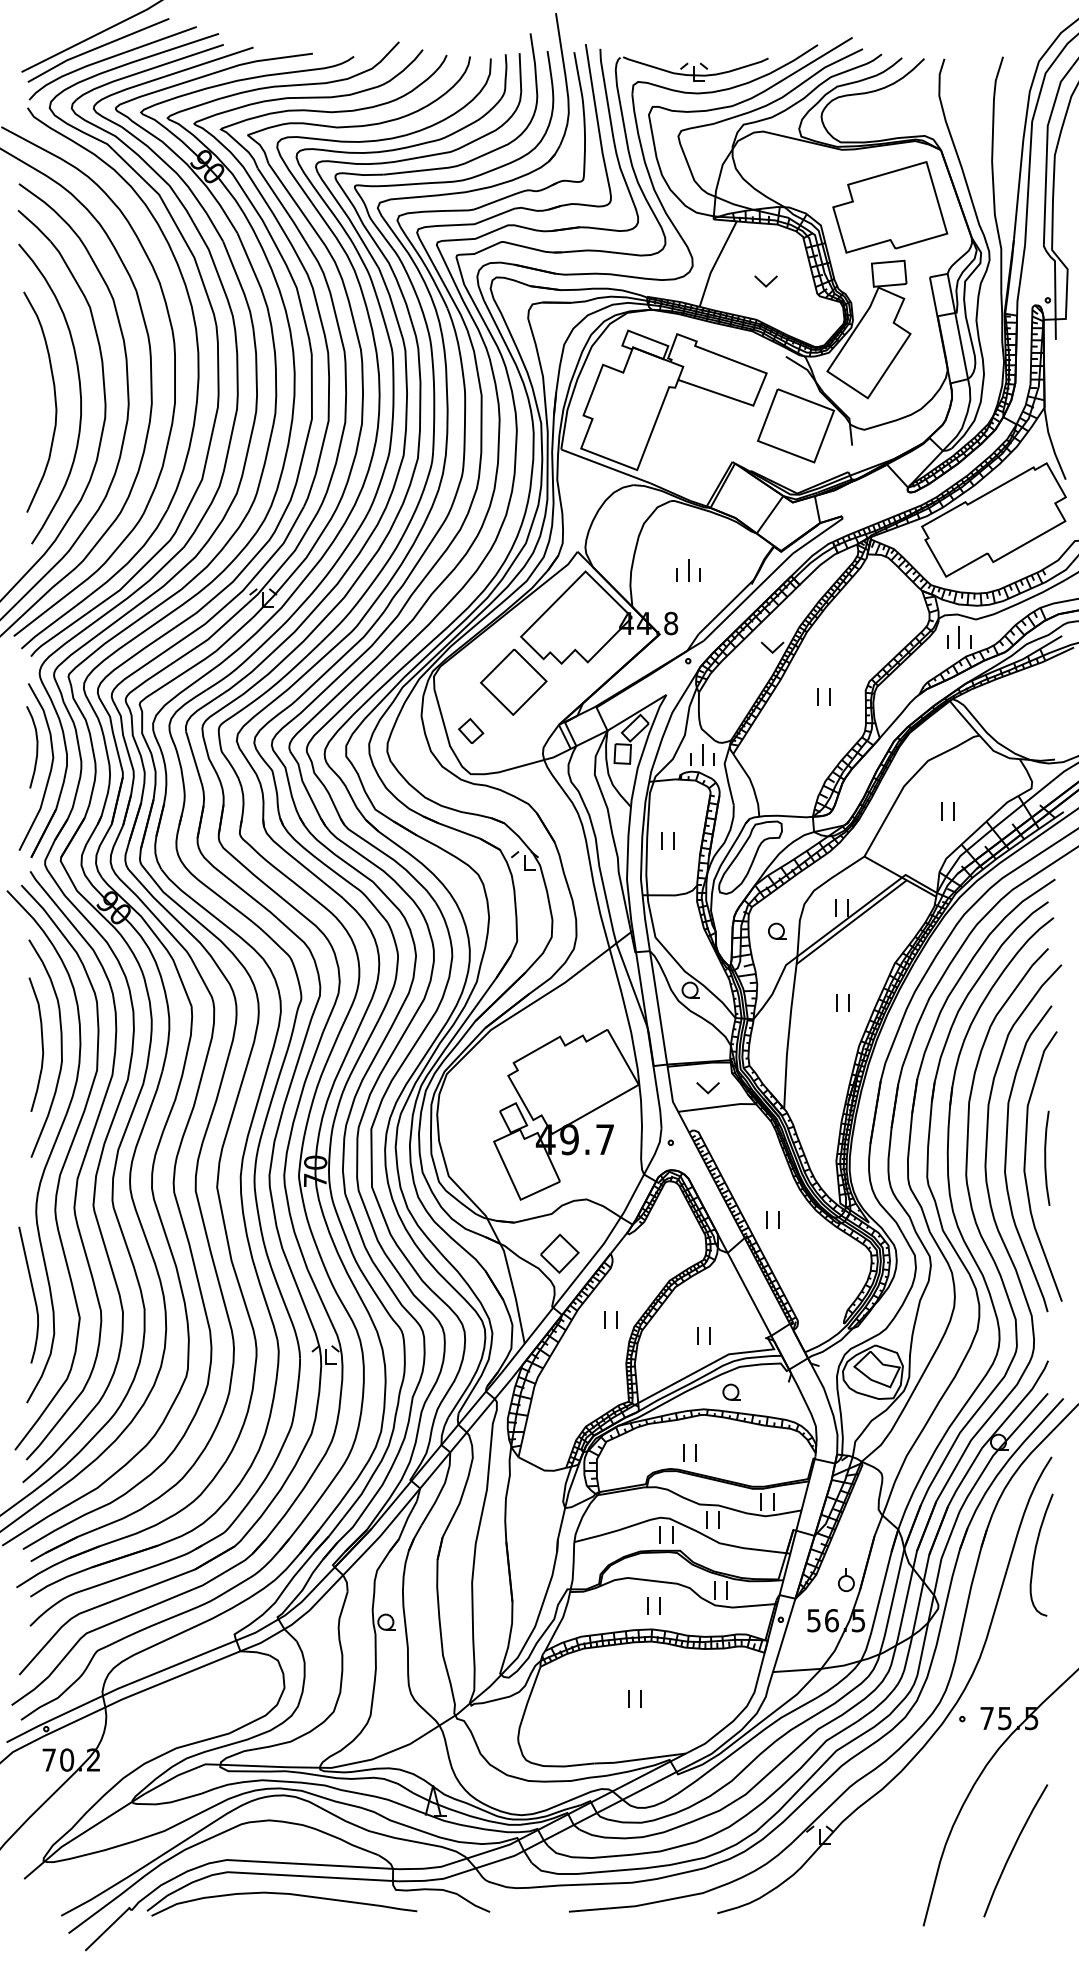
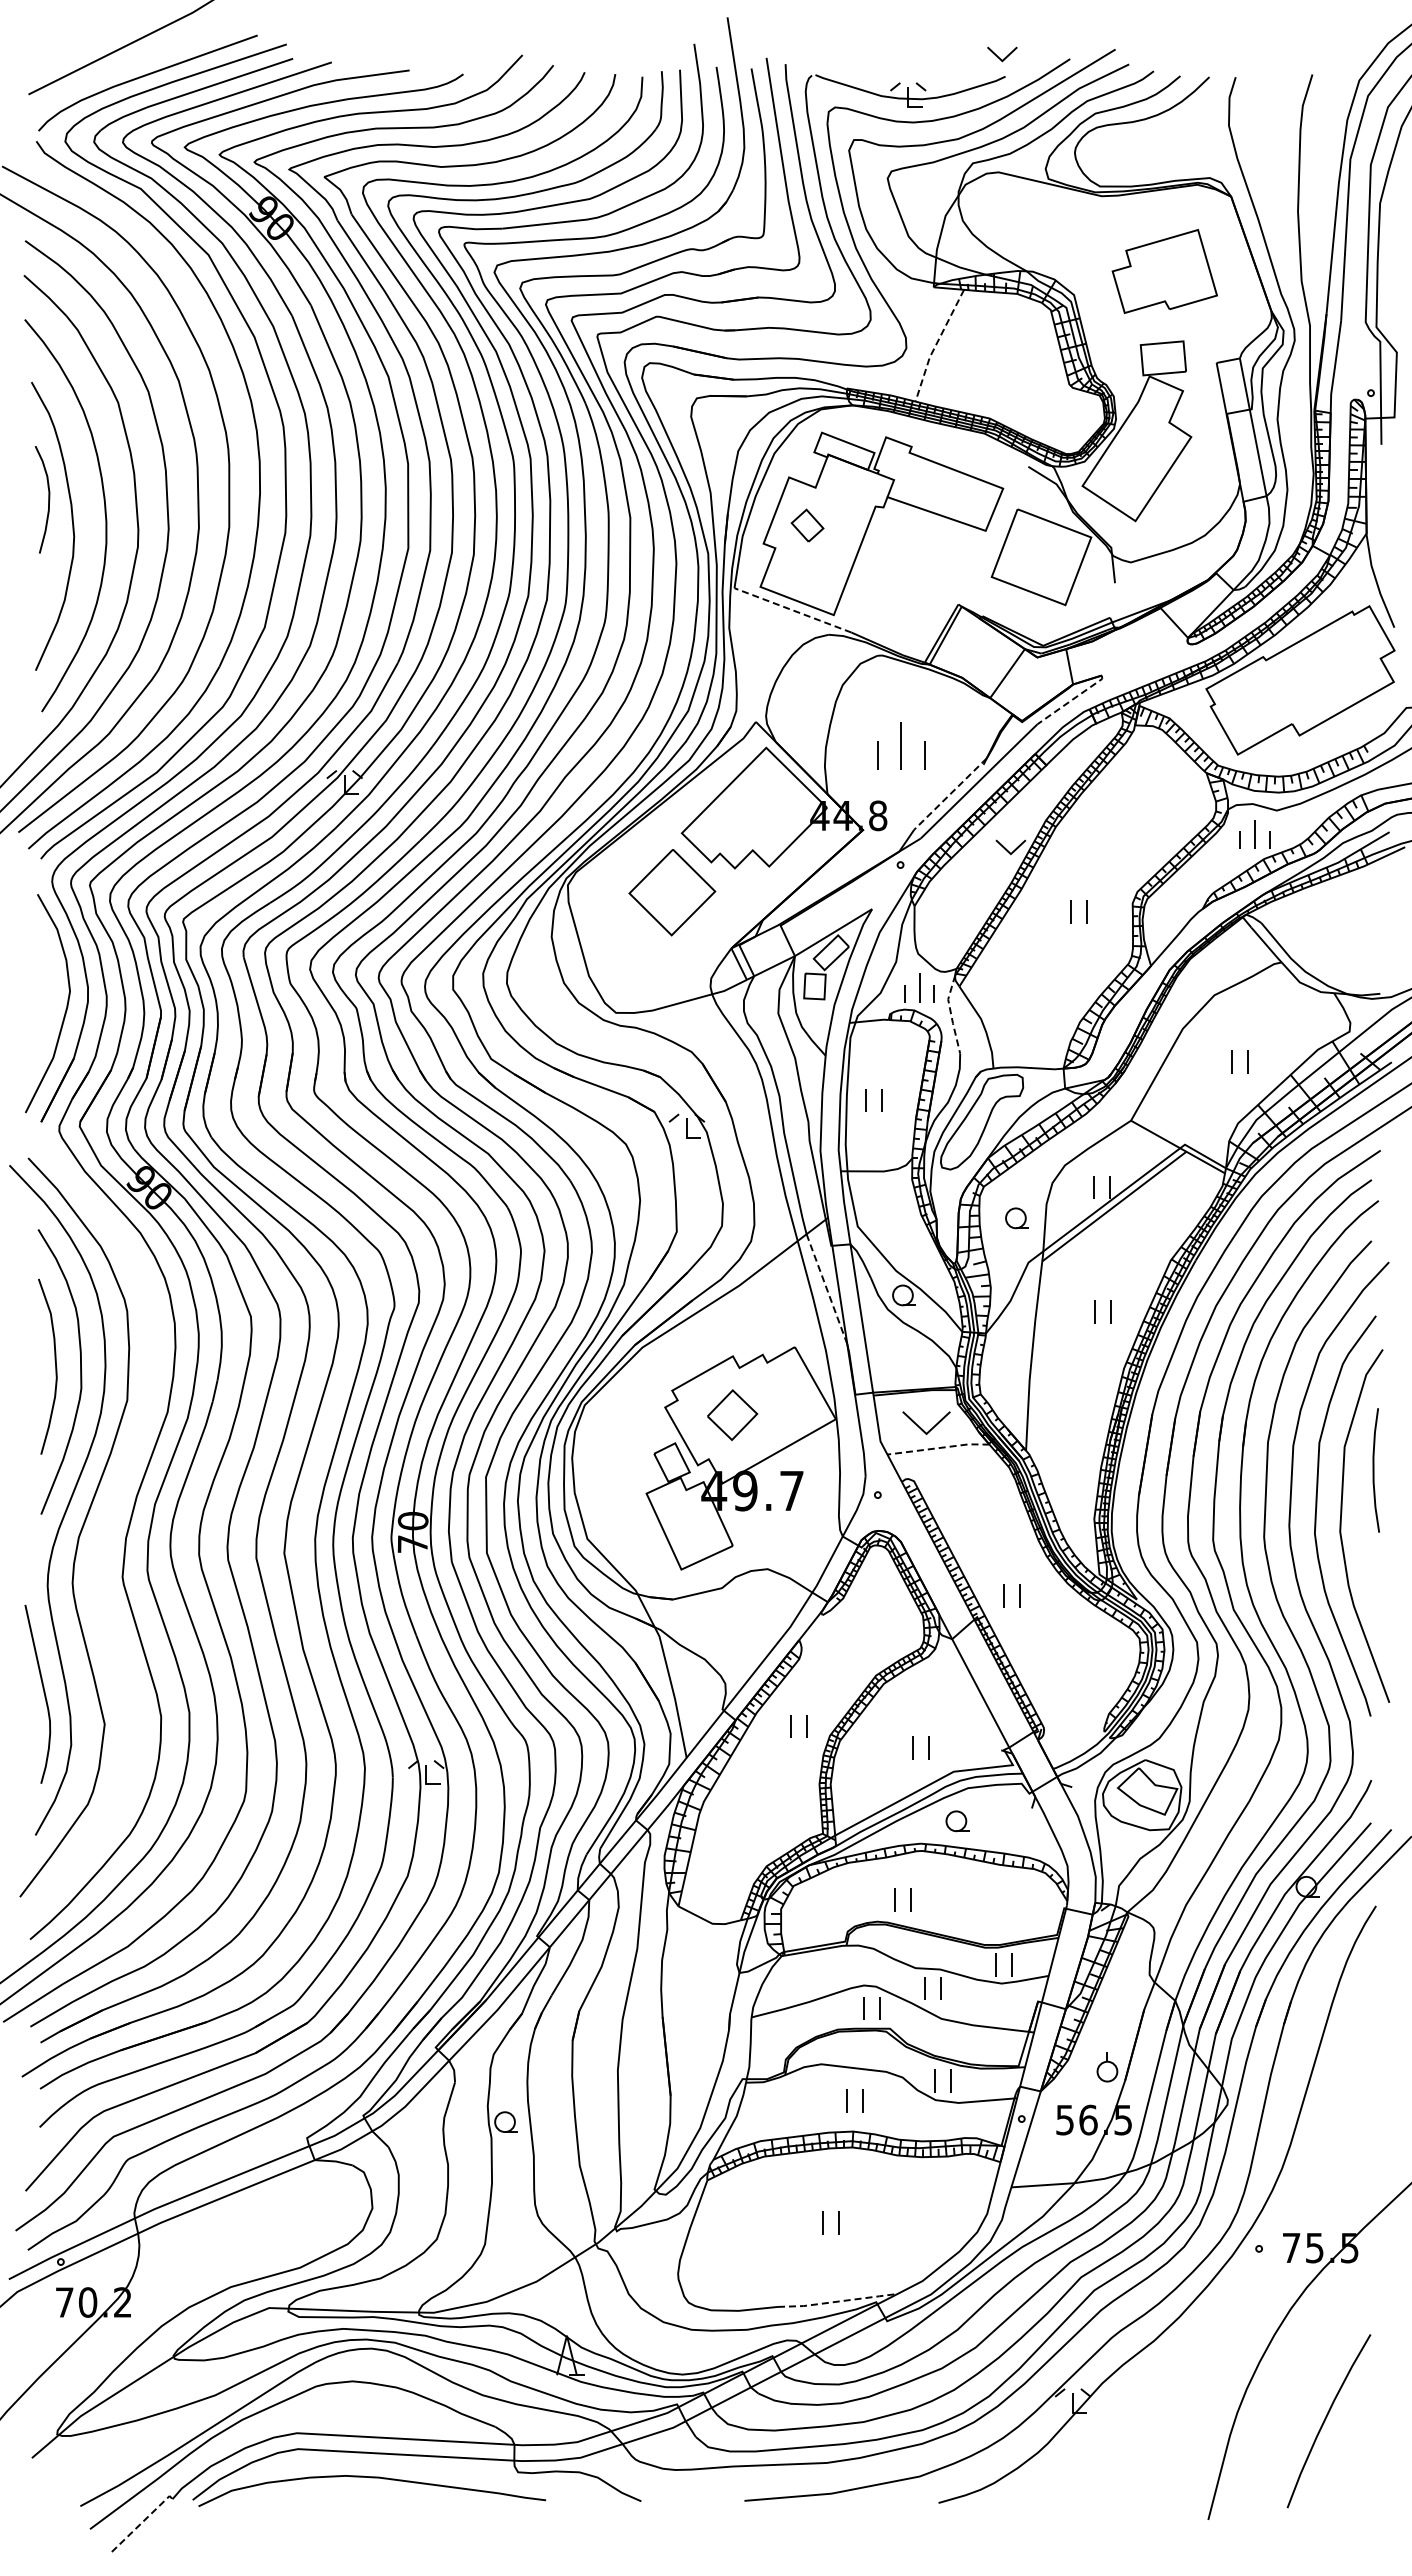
line: (97, 49) -> (127, 64), removed
part: (890, 207) -> (1164, 271), size x0.7
line: (715, 263) -> (936, 344), solid -> dashed
part: (766, 281) -> (1002, 54), moved
line: (605, 466) -> (792, 610), solid -> dashed
line: (818, 535) -> (1071, 700), solid -> dashed
part: (688, 569) -> (900, 745), size x1.6
line: (726, 607) -> (950, 794), solid -> dashed
part: (471, 731) -> (807, 525), moved
curve: (36, 747) -> (48, 499), moved
line: (727, 774) -> (951, 1013), solid -> dashed
line: (631, 985) -> (826, 1289), solid -> dashed
part: (708, 1088) -> (926, 1423), size x1.6
line: (717, 1107) -> (938, 1448), solid -> dashed
curve: (1045, 1158) -> (1374, 1470), moved
curve: (80, 1167) -> (105, 1527), removed
part: (559, 1253) -> (732, 1414), moved
curve: (1035, 1555) -> (1354, 2034), removed
line: (640, 1759) -> (838, 2301), solid -> dashed
line: (109, 1927) -> (143, 2521), solid -> dashed

